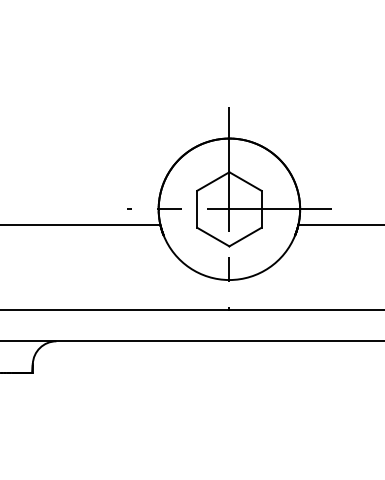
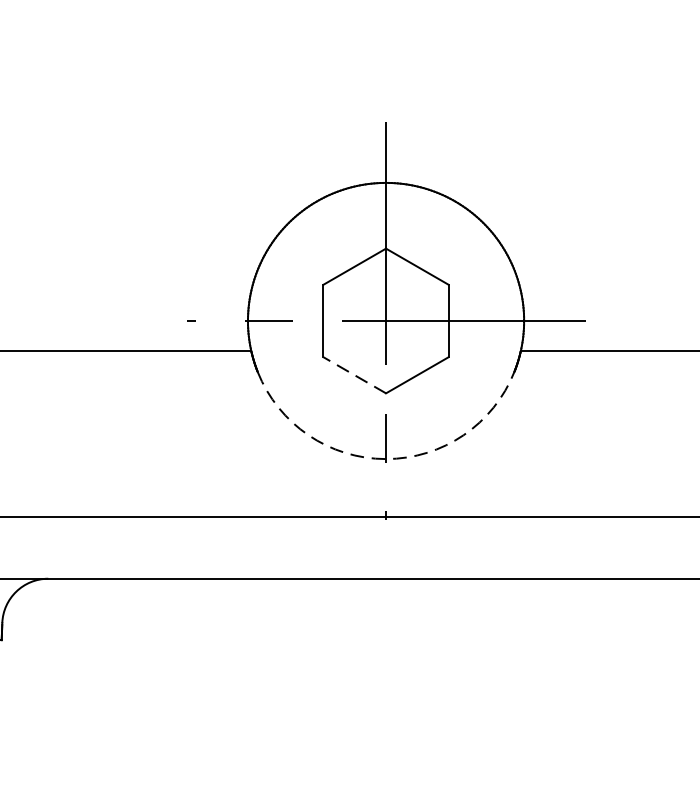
line: (213, 237) -> (354, 376), solid -> dashed
arc: (229, 280) -> (386, 459), solid -> dashed

